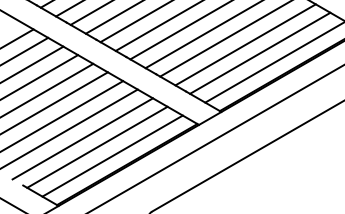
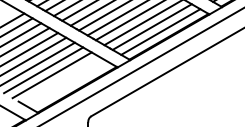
line: (97, 146) -> (60, 79), removed
line: (111, 155) -> (68, 84), removed

